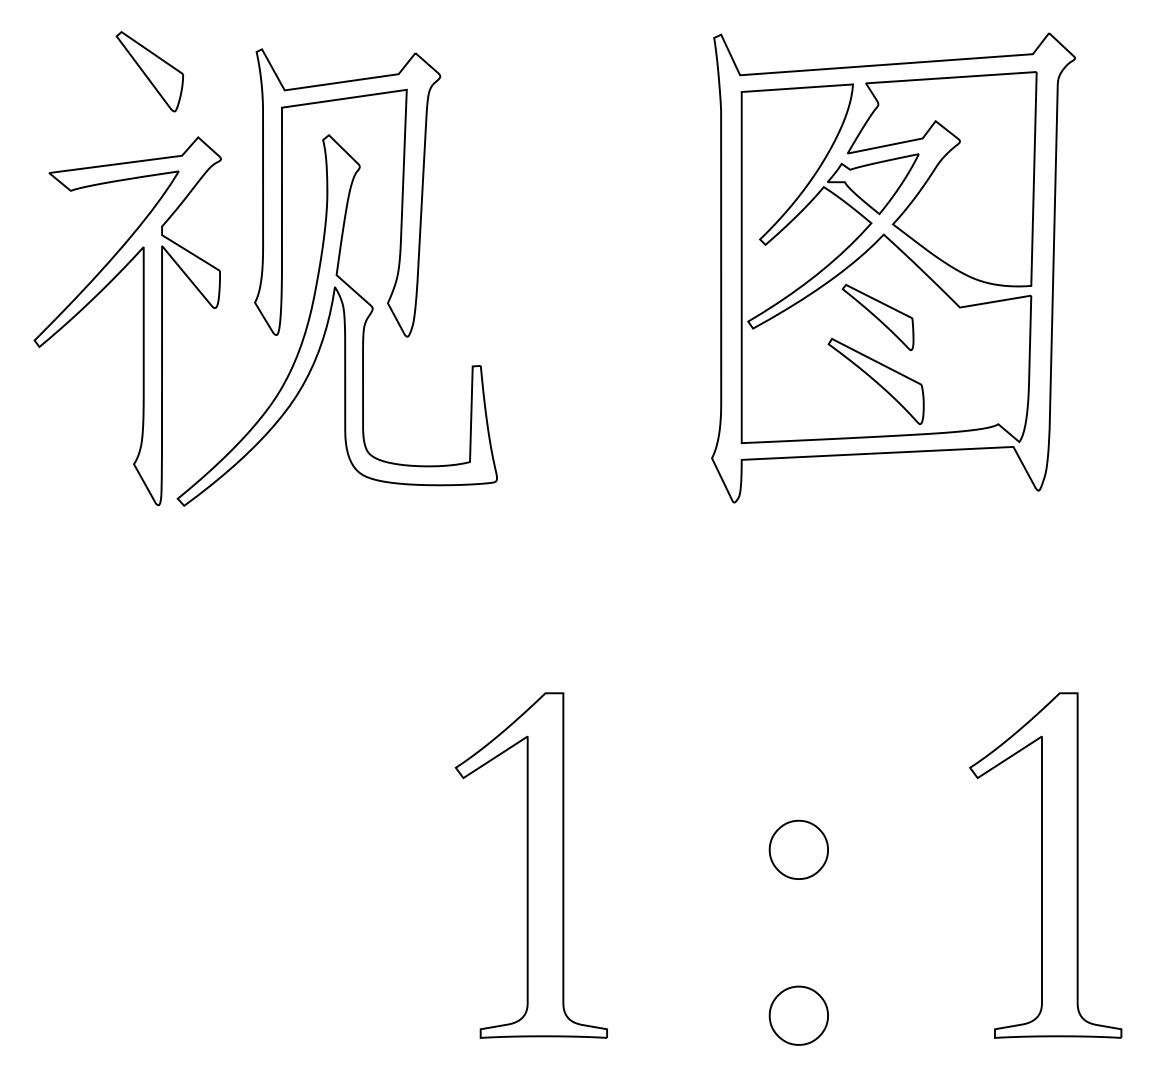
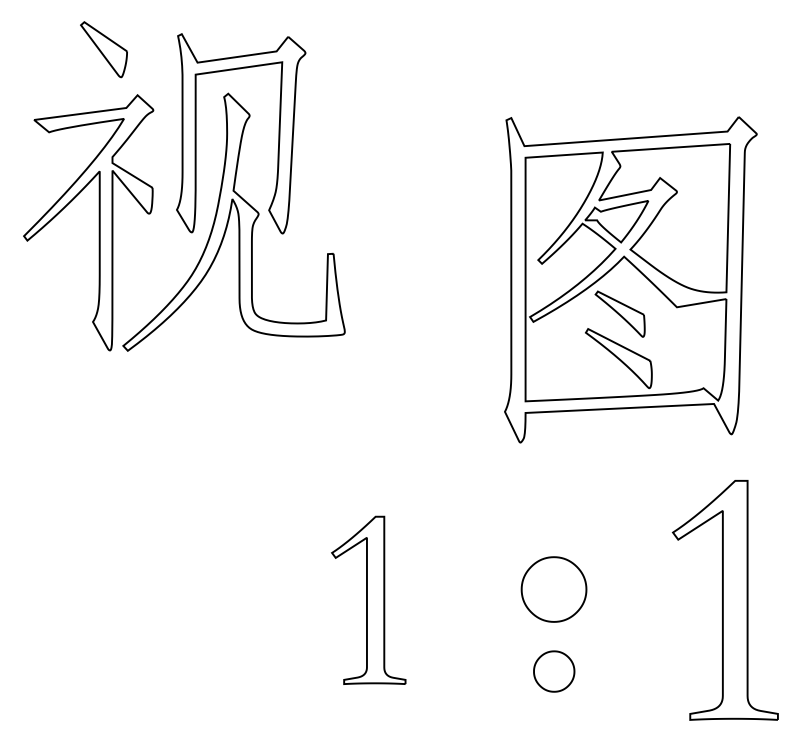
part: (892, 267) -> (630, 279), moved
part: (799, 849) -> (554, 589), size x1.6
part: (531, 865) -> (368, 600), size x0.7
part: (799, 1015) -> (554, 671), moved

